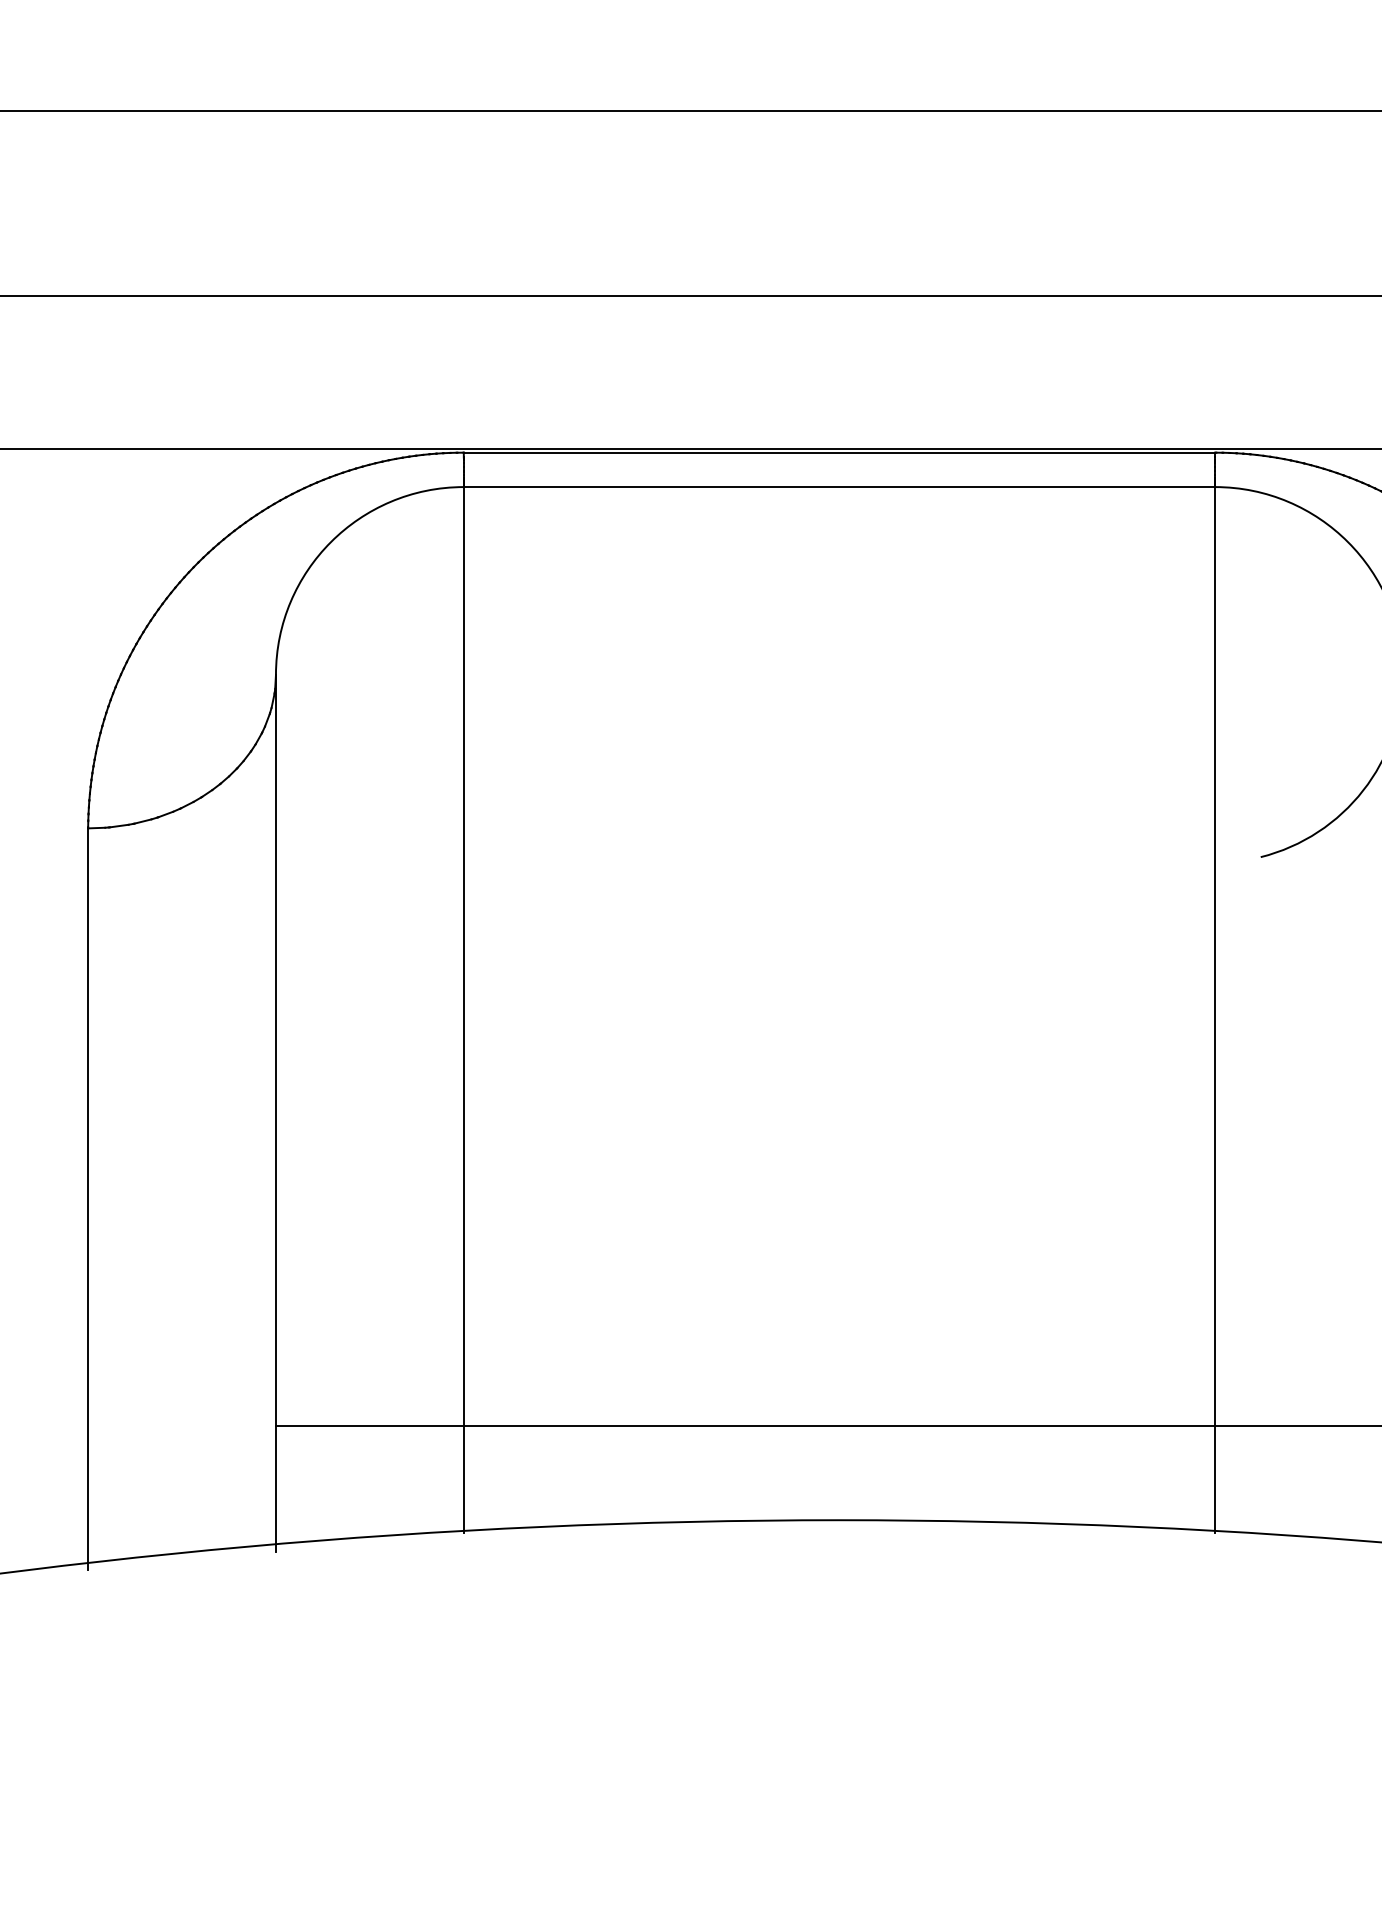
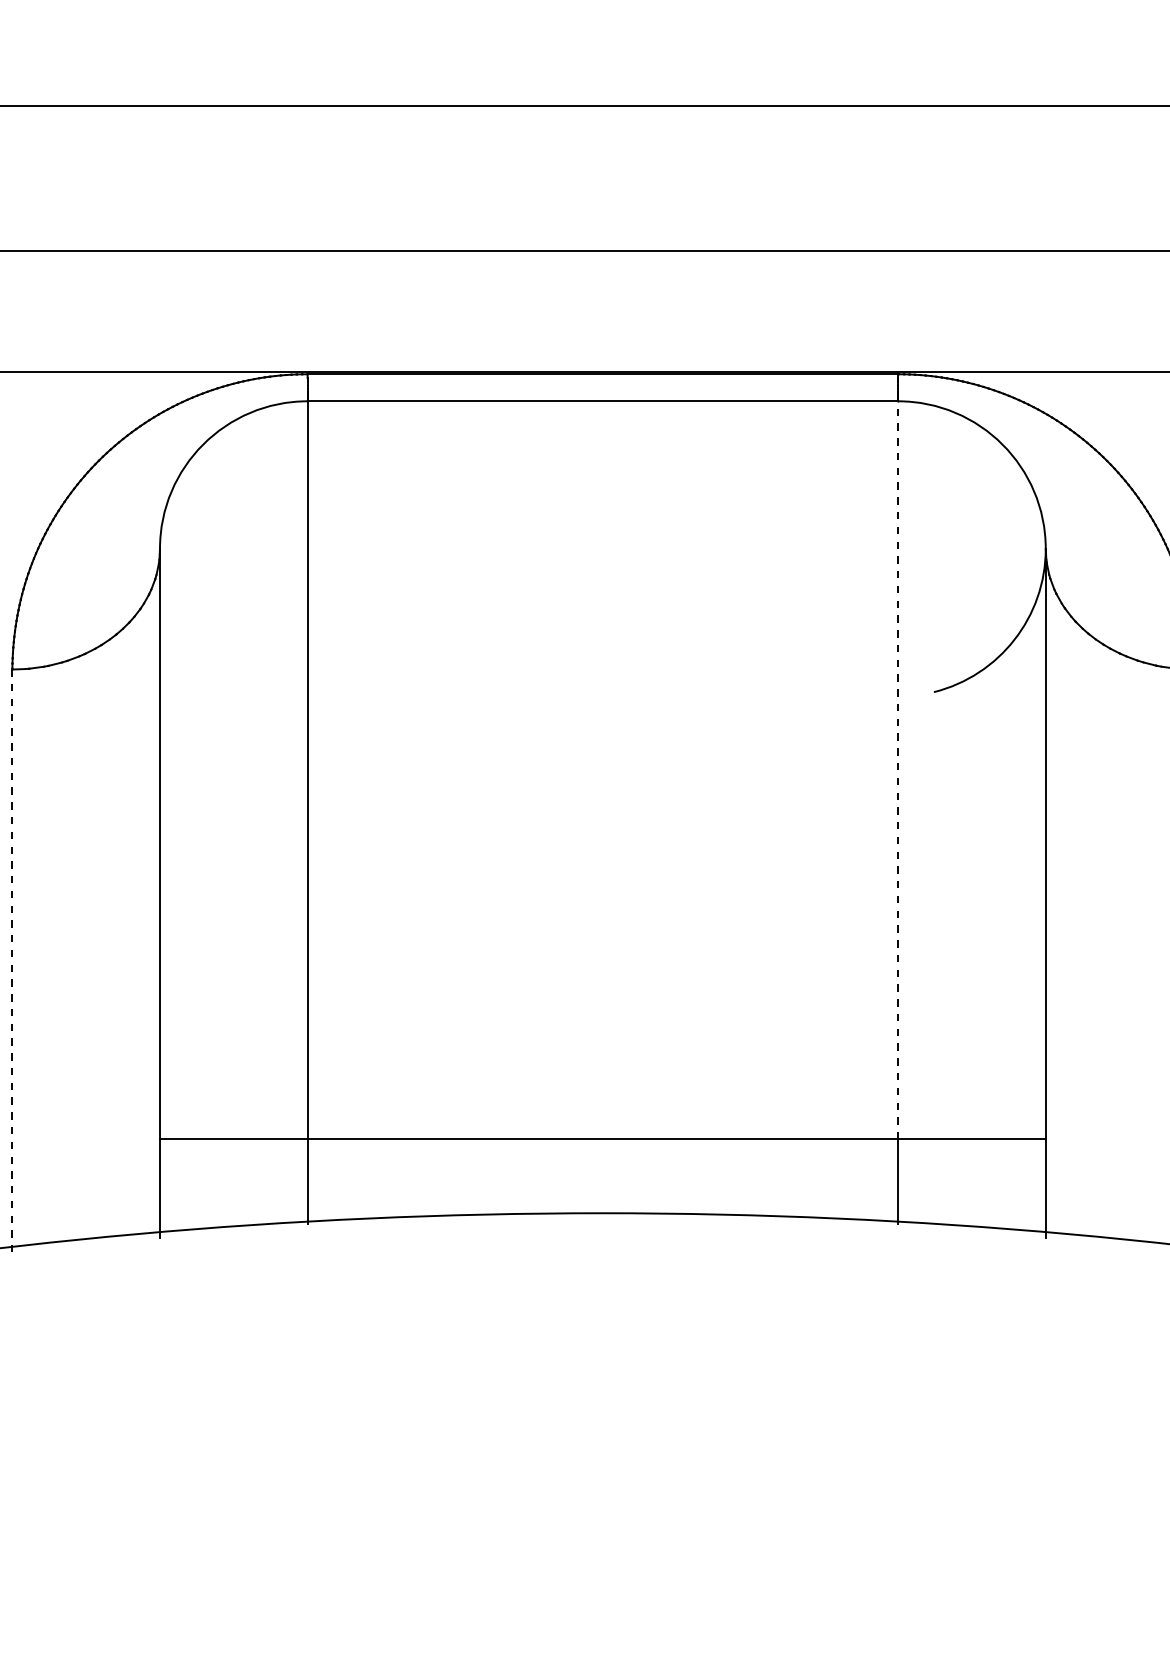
line: (1215, 955) -> (898, 769), solid -> dashed
line: (88, 1198) -> (12, 960), solid -> dashed

